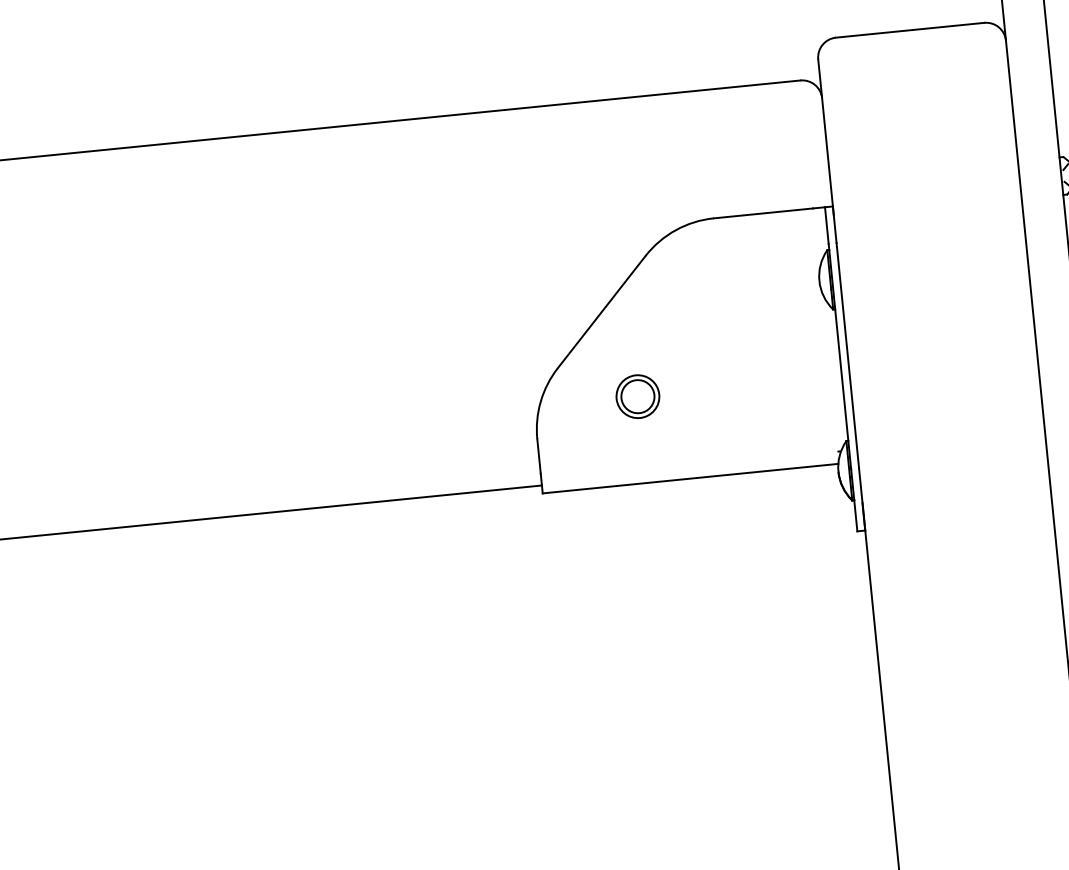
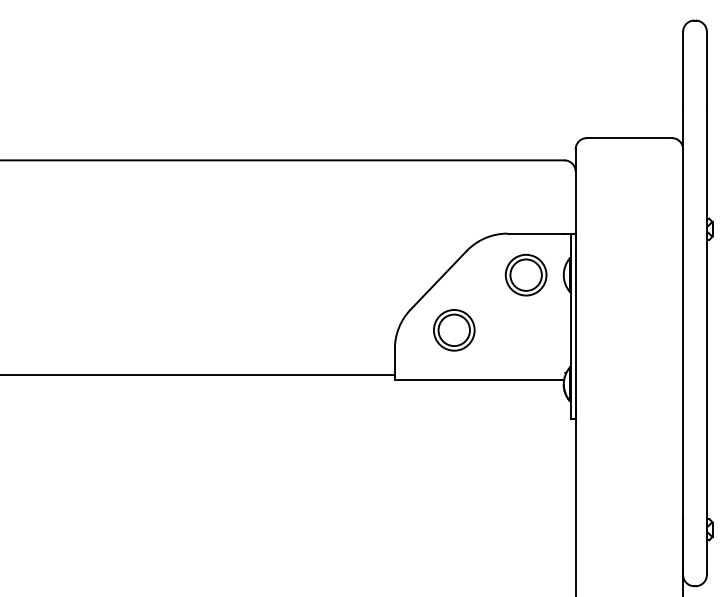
part: (752, 286) -> (525, 274), added
part: (638, 396) -> (454, 330), size x1.67

